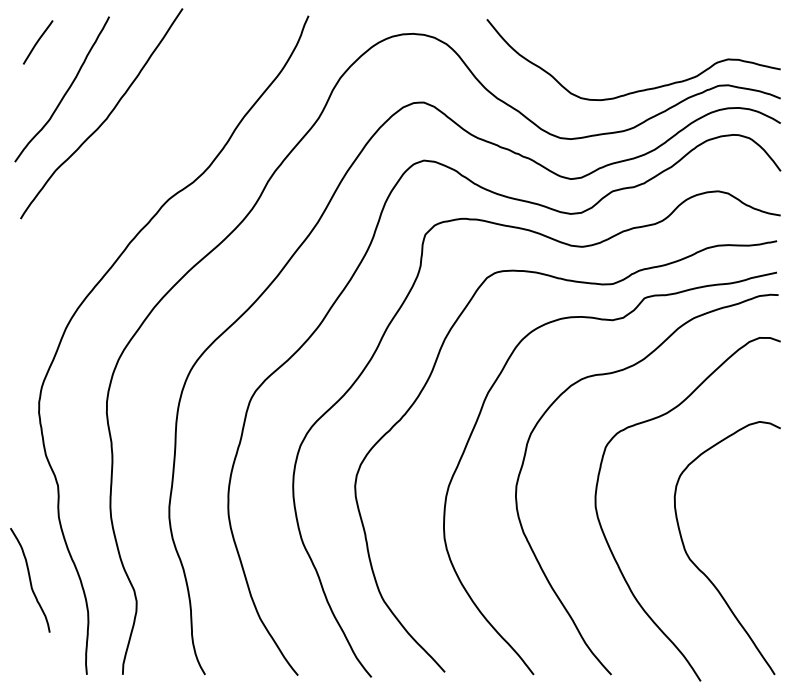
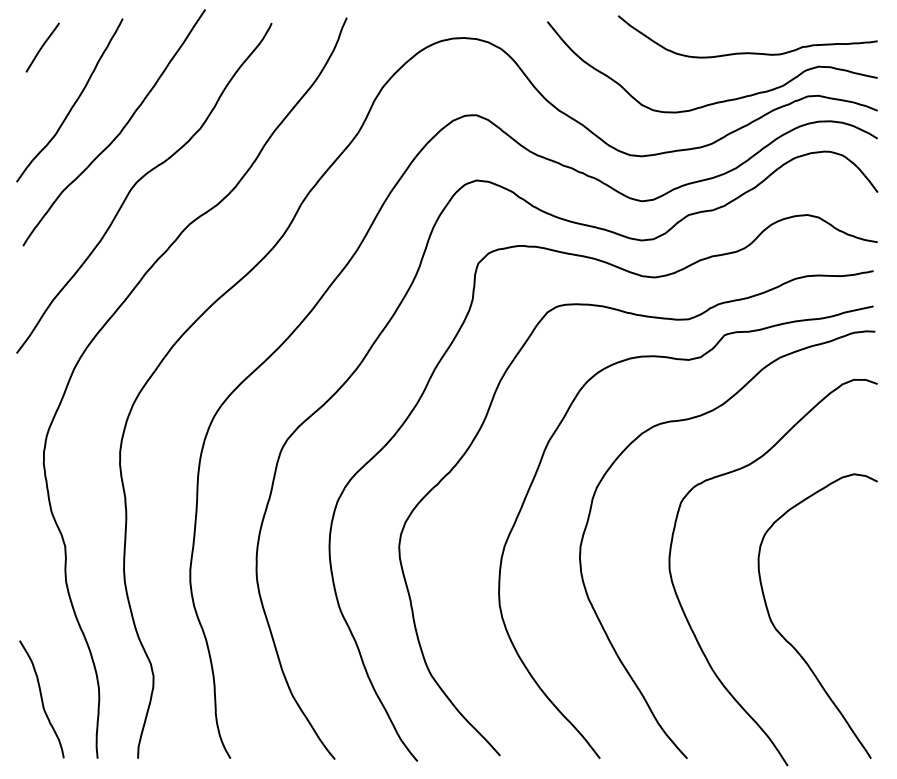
curve: (664, 46) -> (747, 52), added
curve: (123, 162) -> (138, 182), added
curve: (29, 580) -> (41, 699), moved

